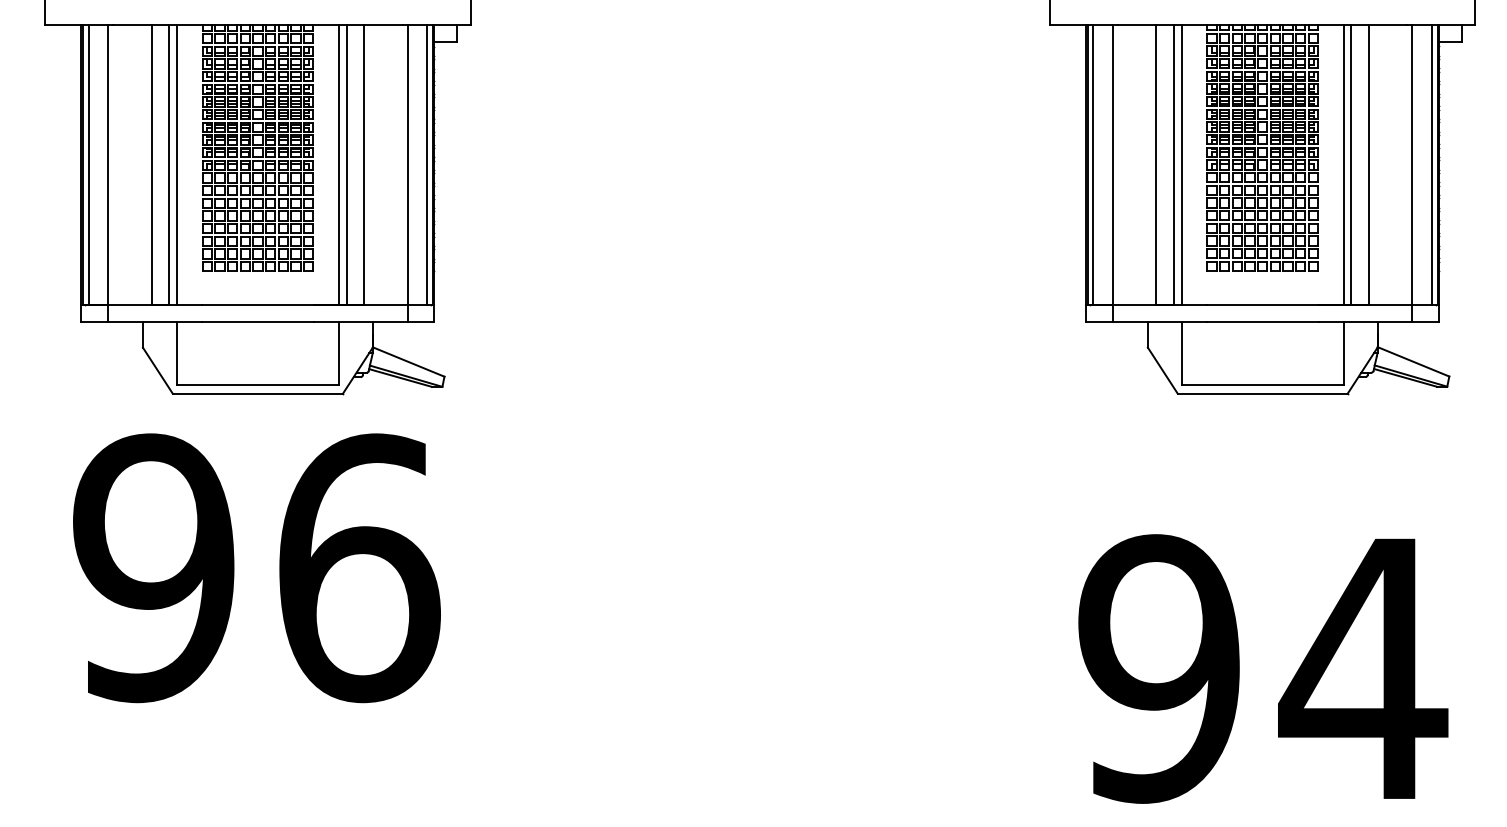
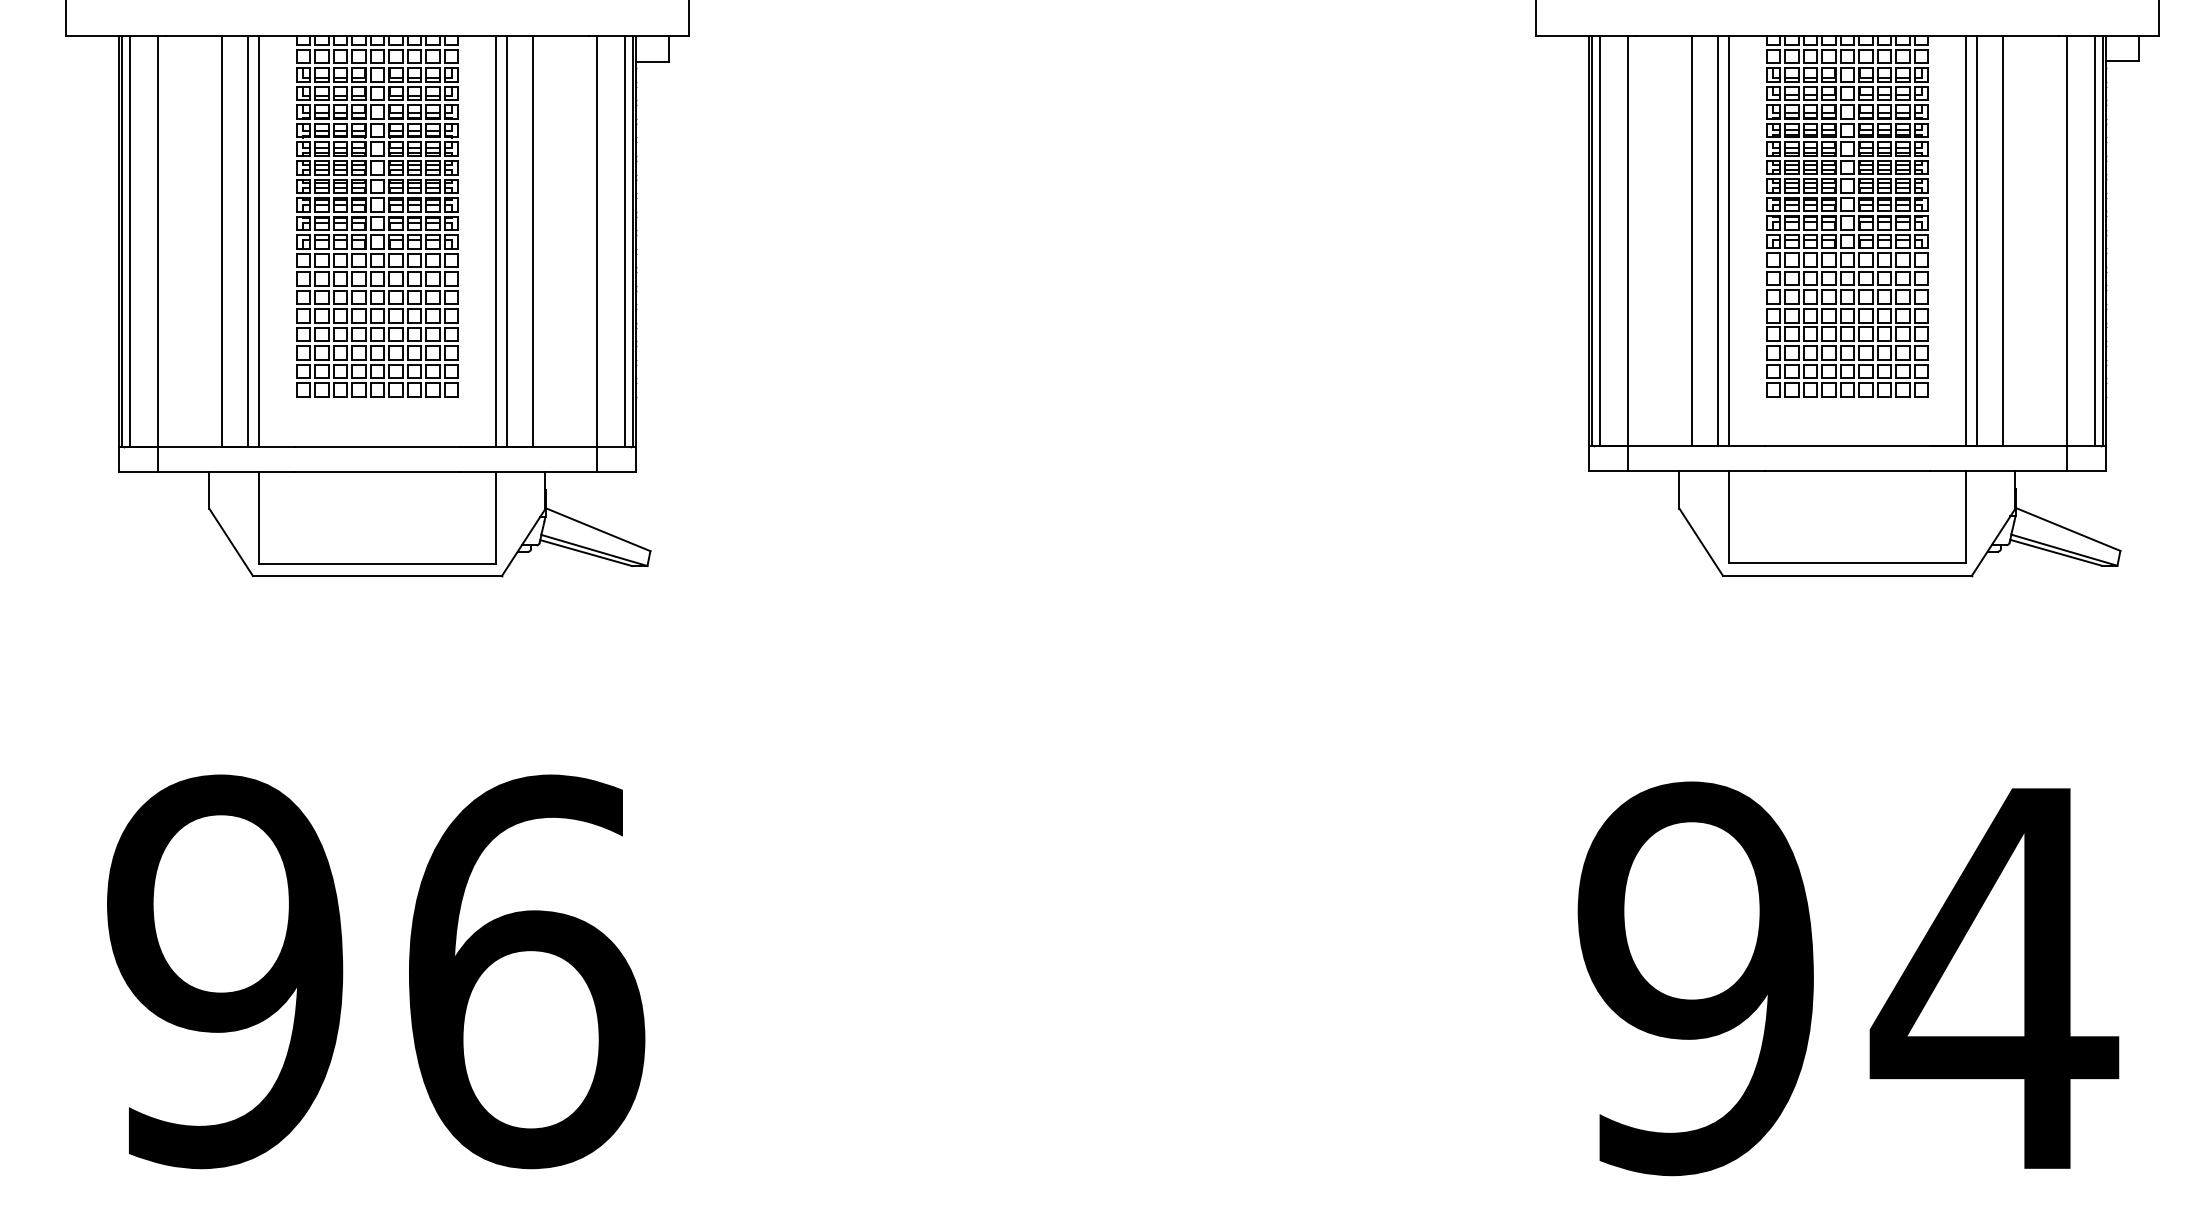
text: (256, 568) -> (375, 972), moved

